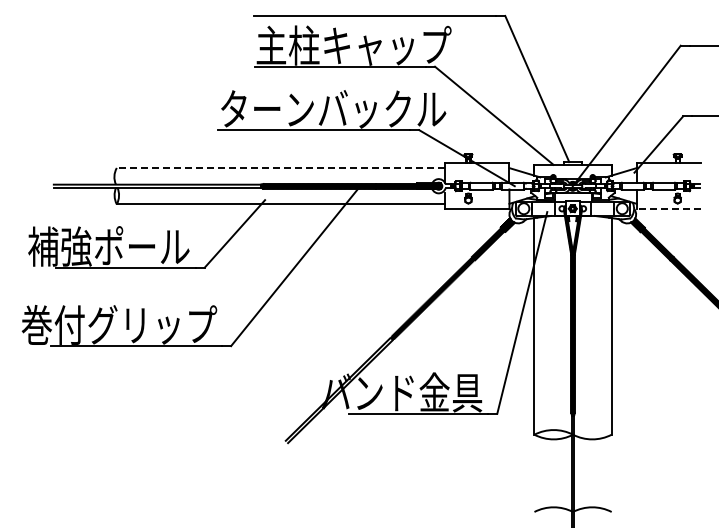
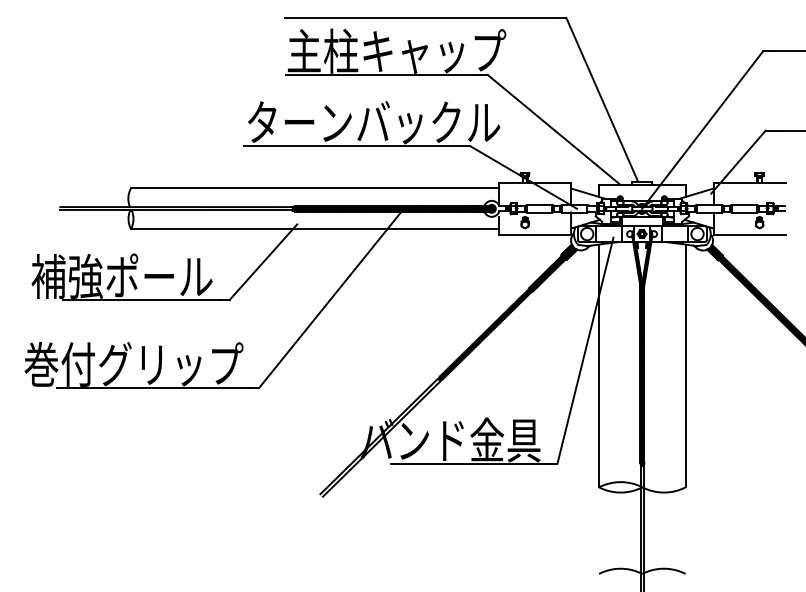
line: (280, 168) -> (314, 188), dashed -> solid
line: (668, 209) -> (749, 234), dashed -> solid

